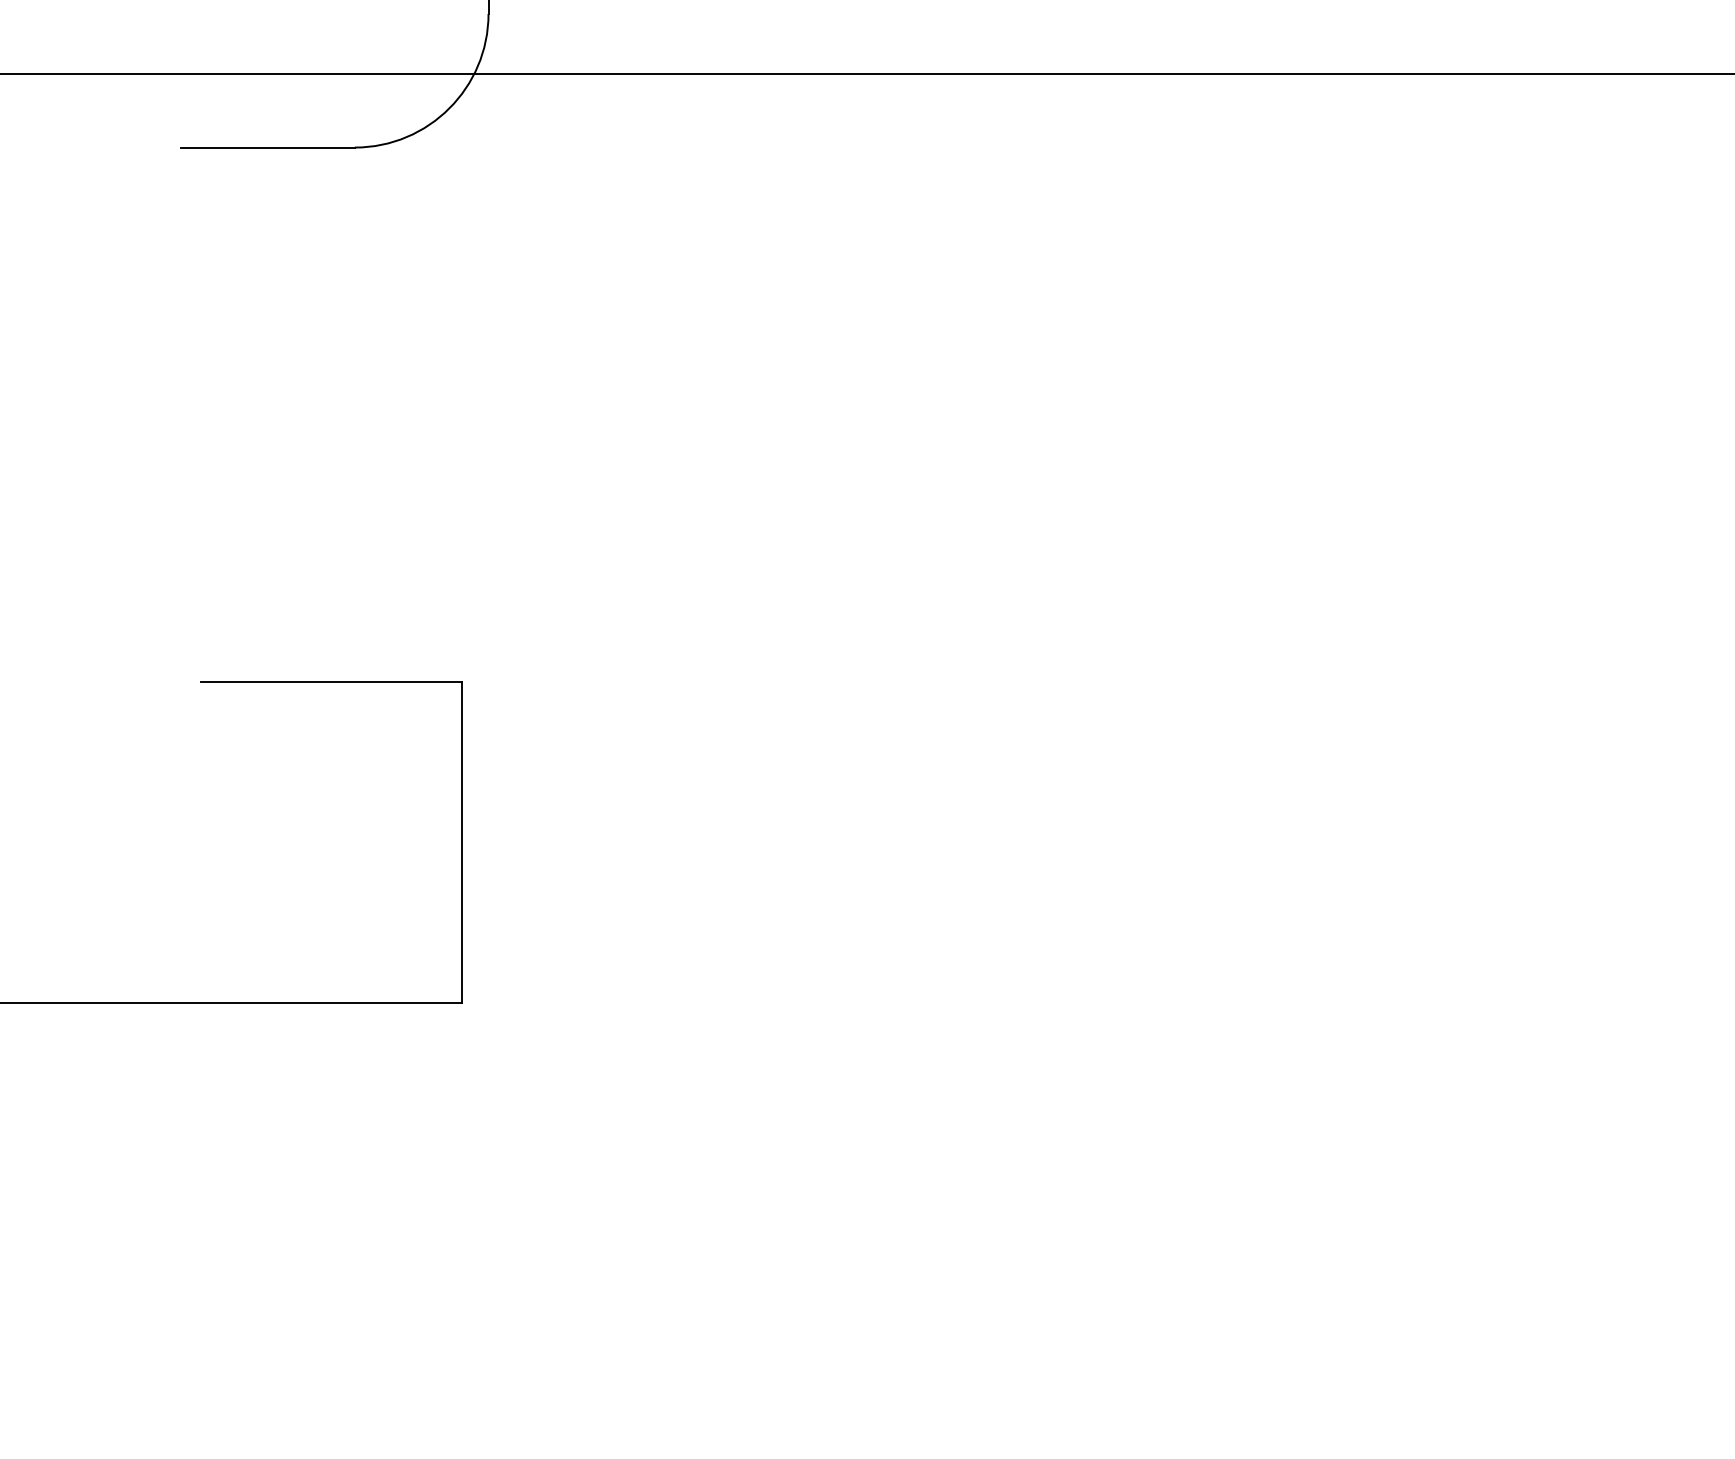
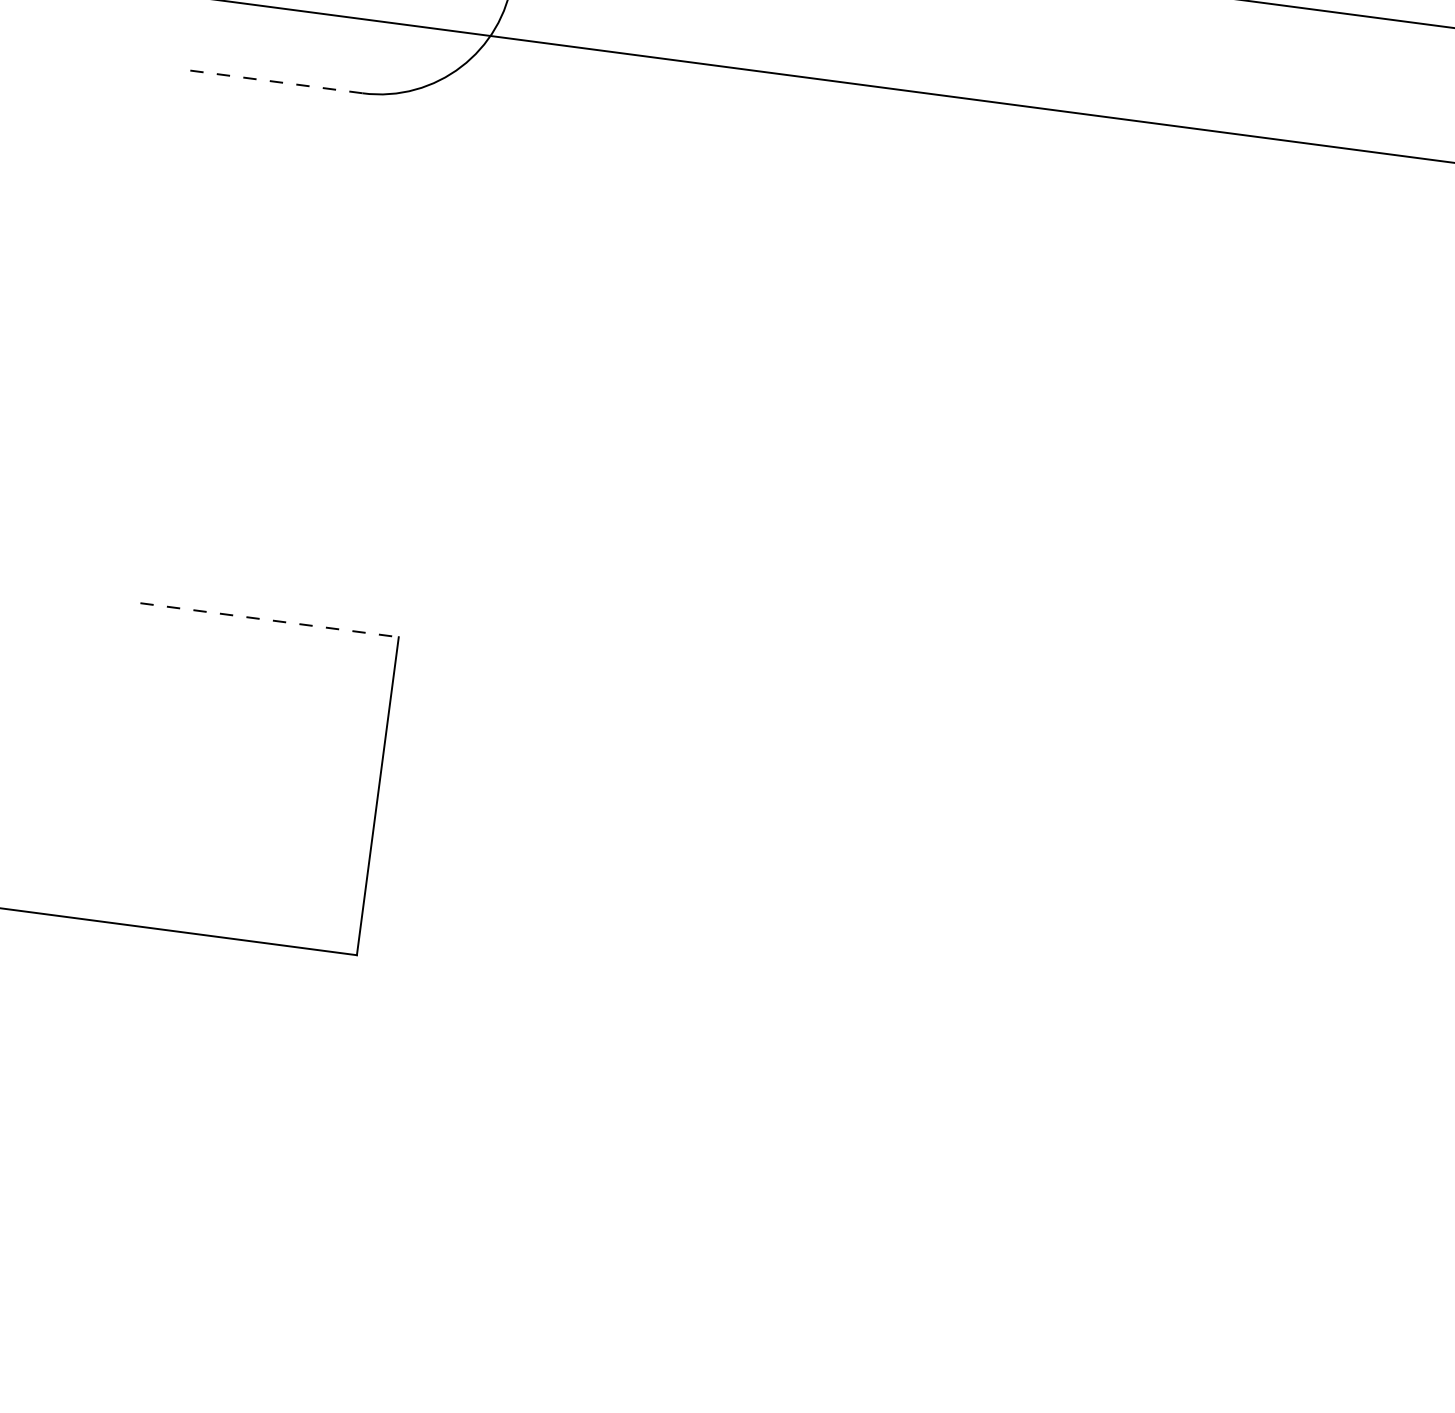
line: (268, 147) -> (276, 81), solid -> dashed
line: (332, 682) -> (270, 620), solid -> dashed

